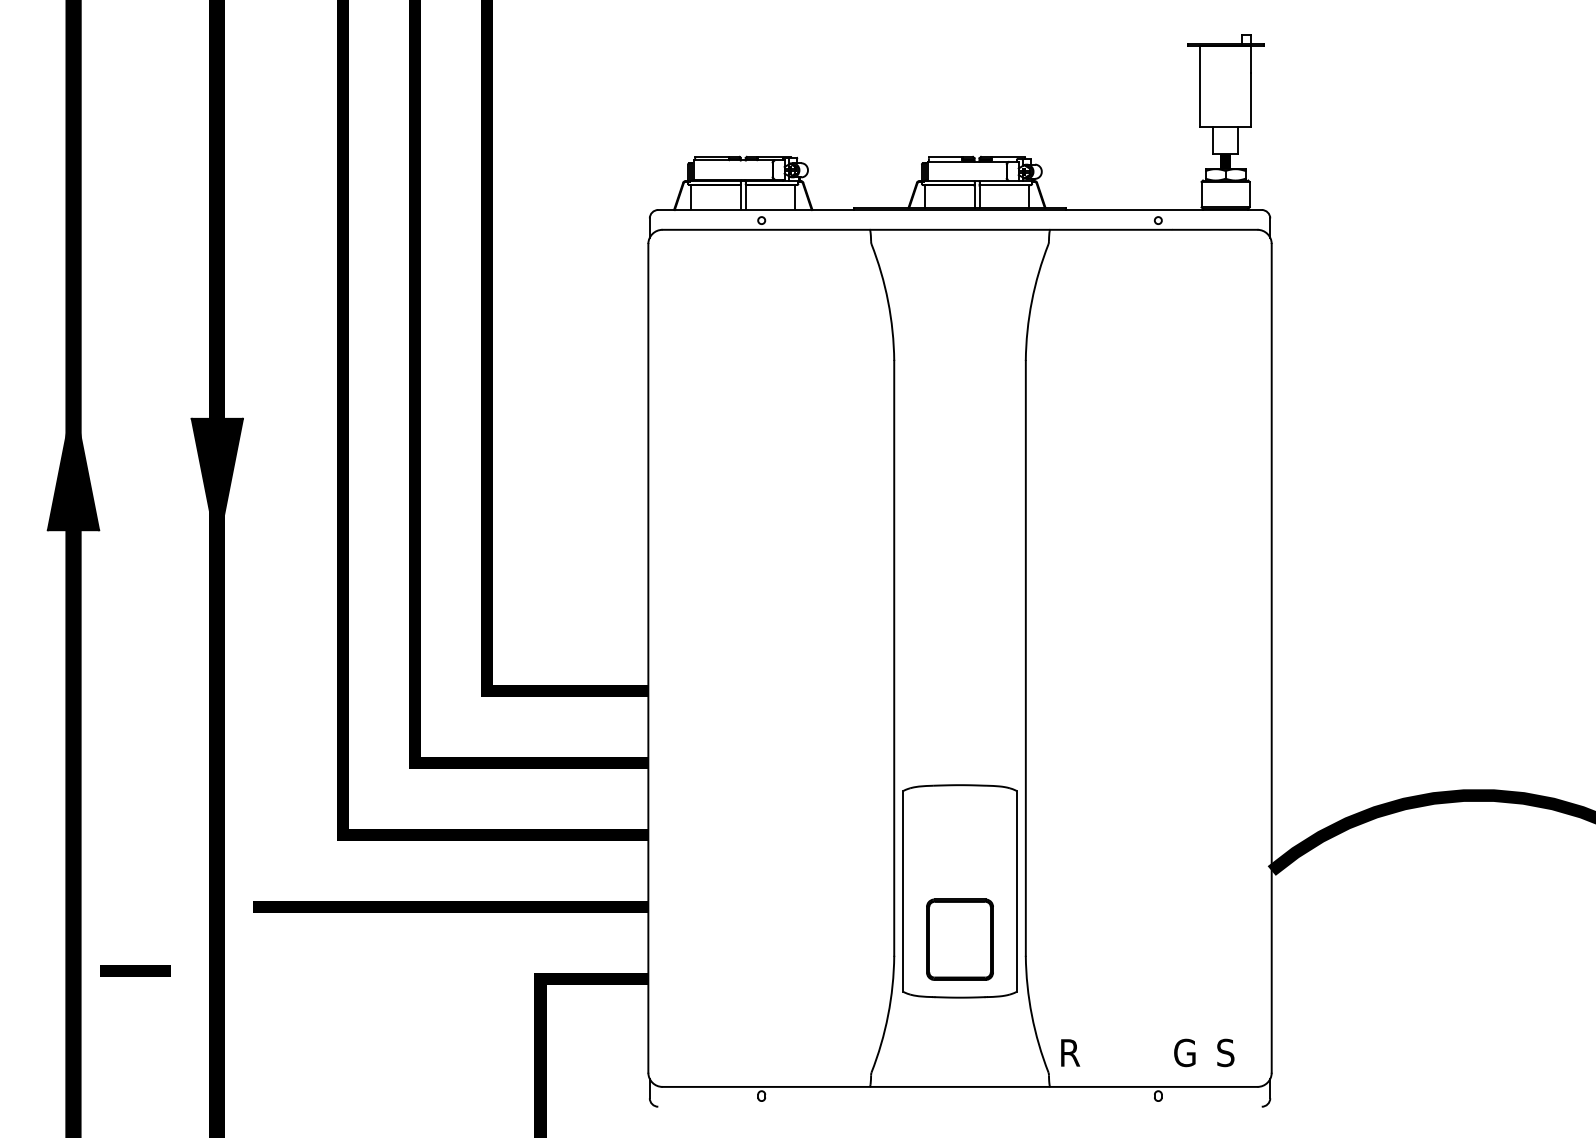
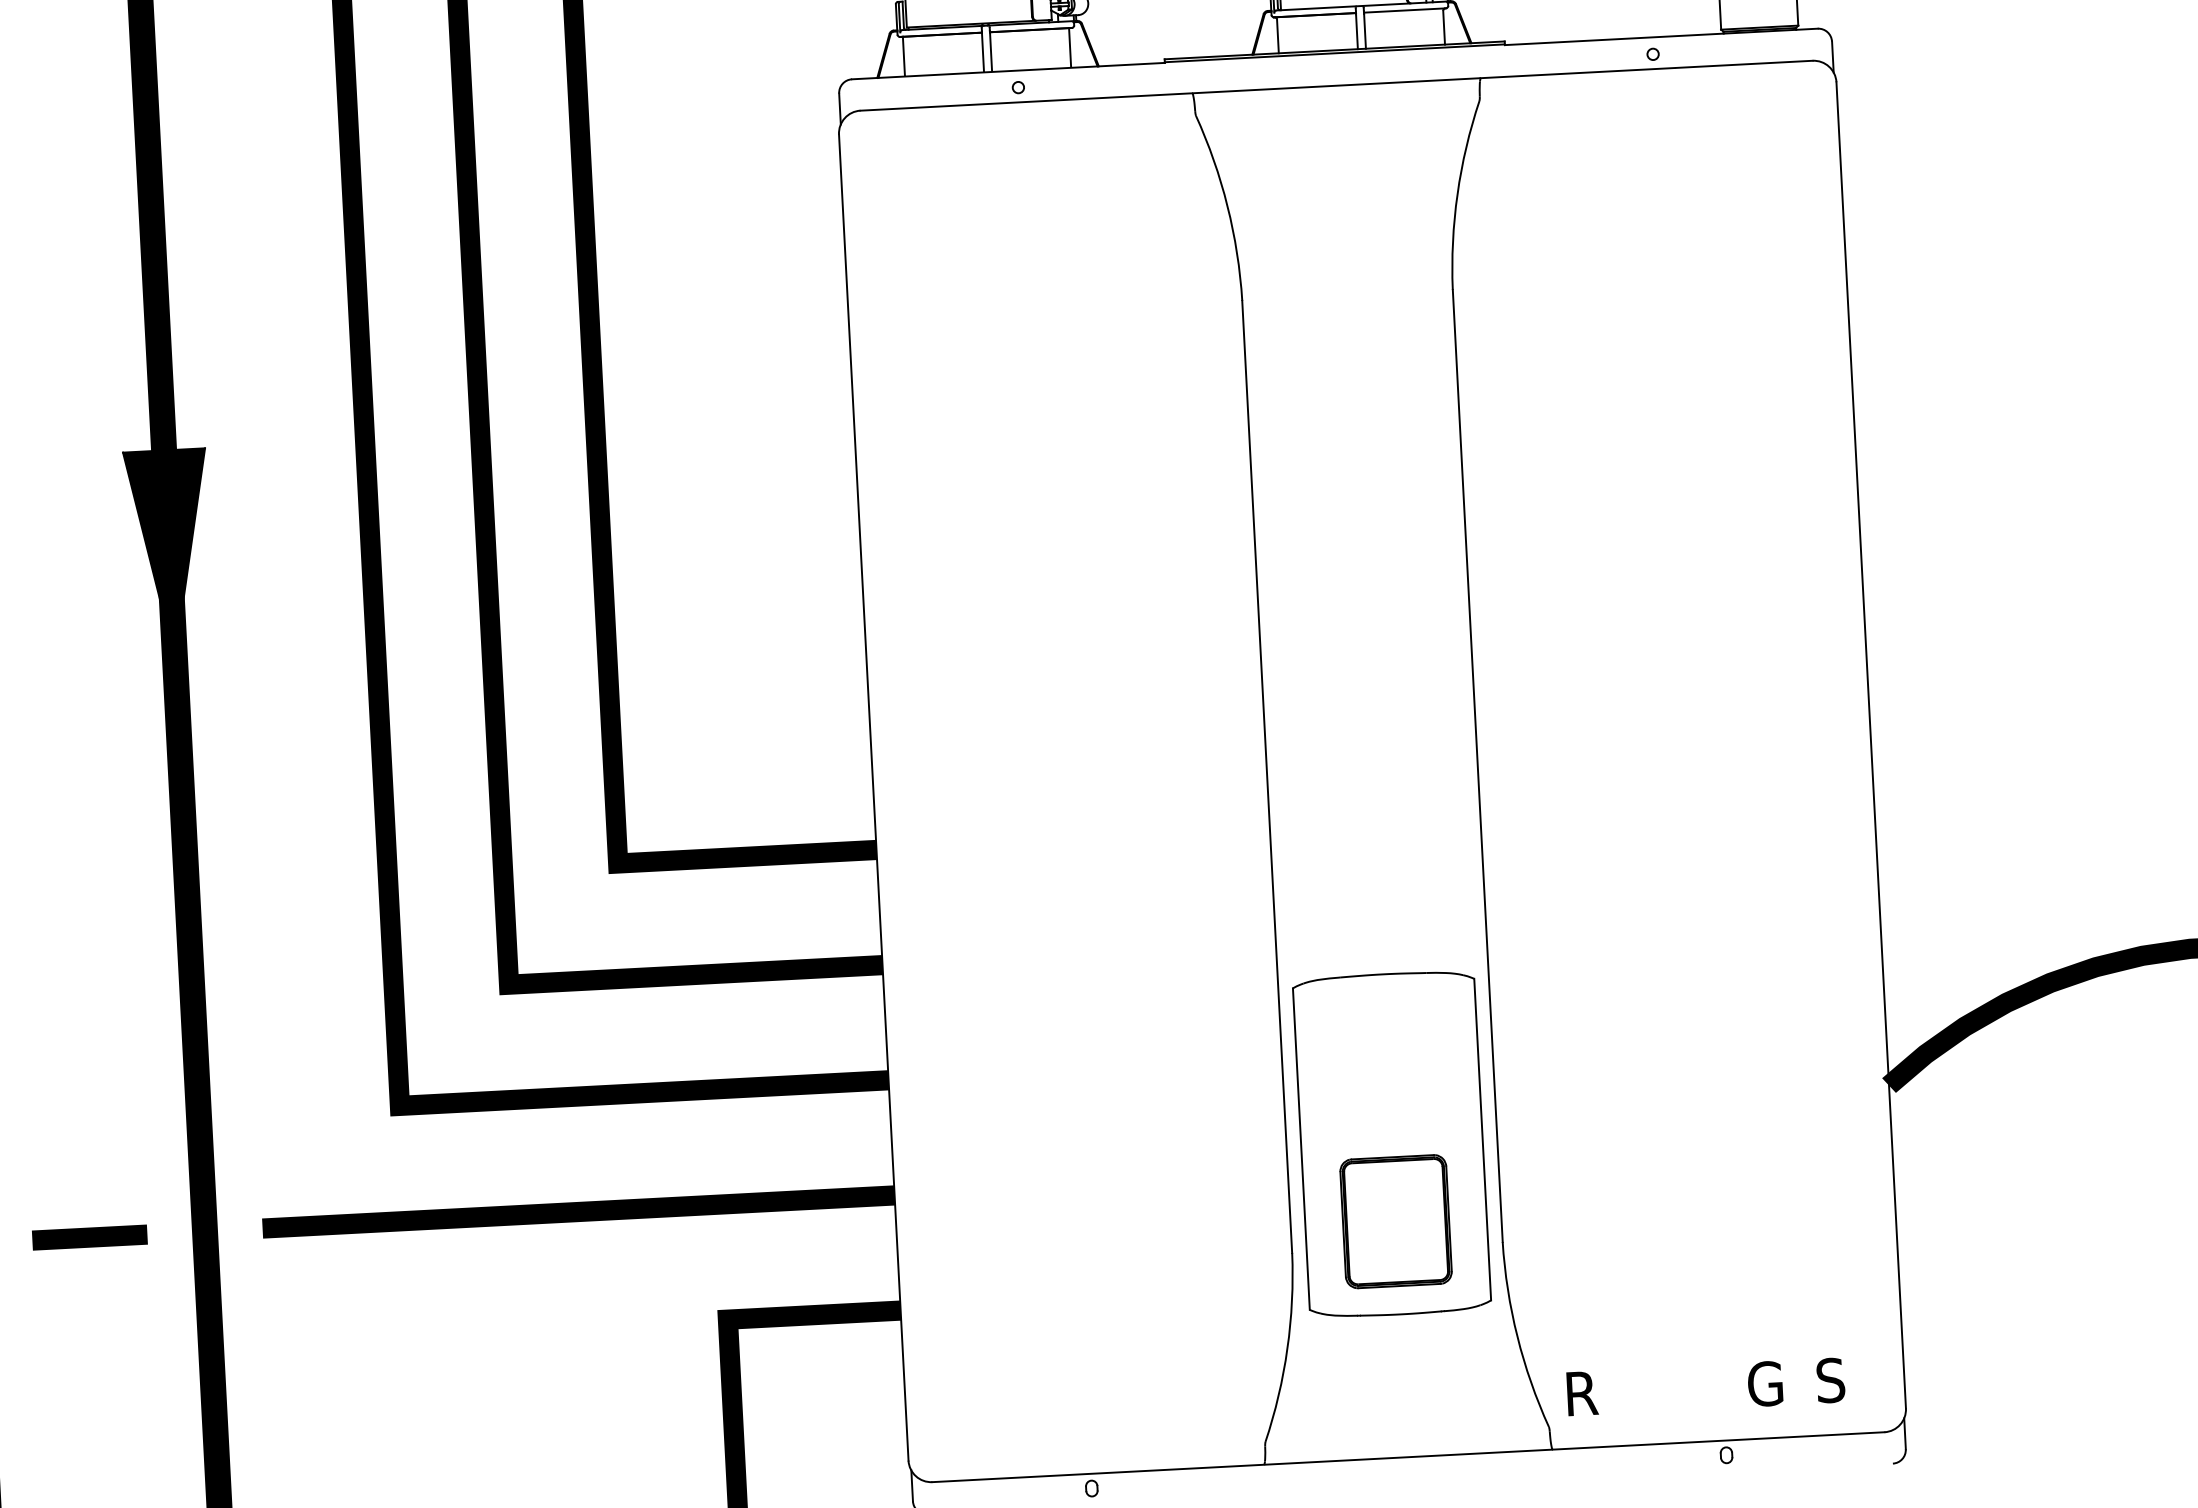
line: (135, 970) -> (89, 1236), moved

